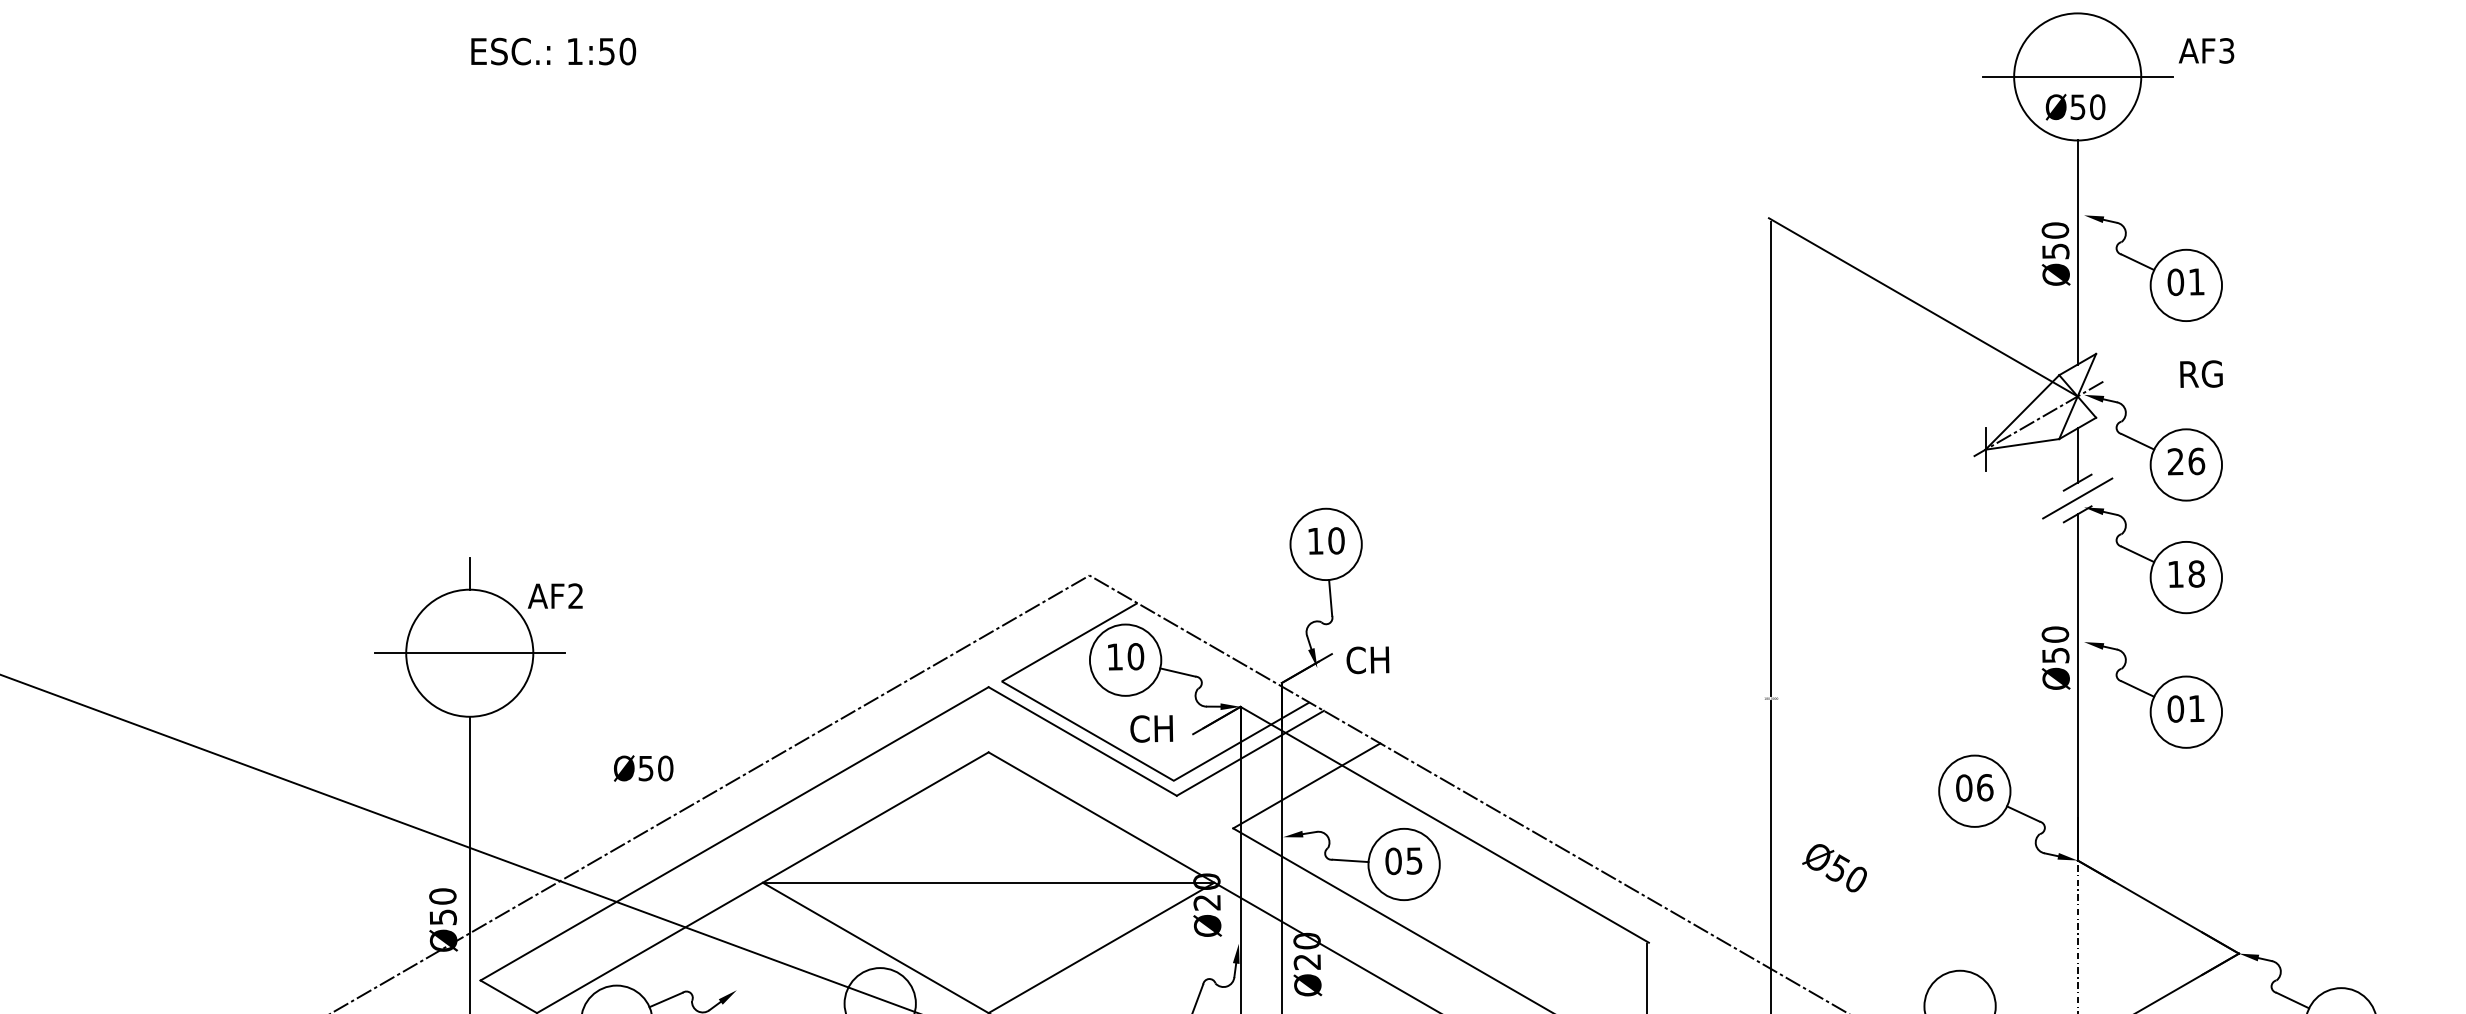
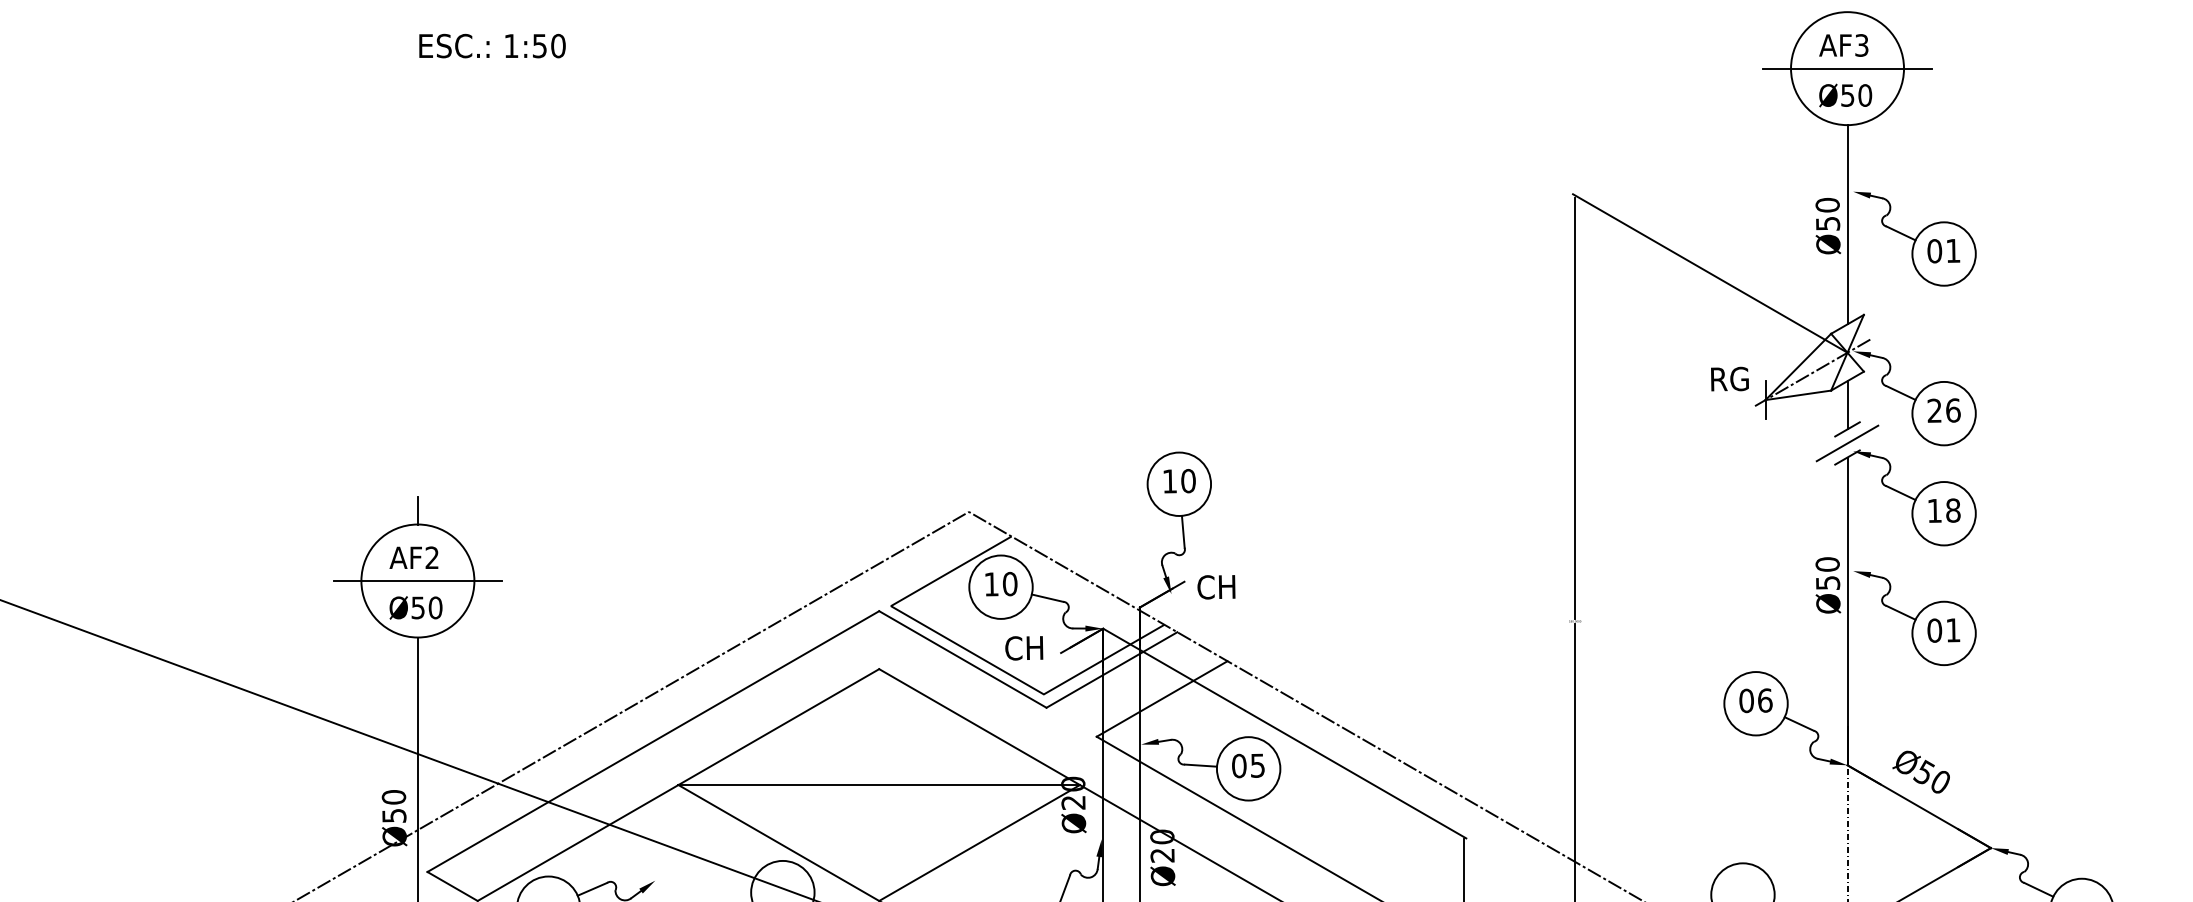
text: (2206, 50) -> (1843, 45), moved
text: (2201, 373) -> (1729, 378), moved
text: (554, 595) -> (413, 557), moved
text: (643, 768) -> (415, 607), moved
text: (1834, 868) -> (1921, 772), moved

